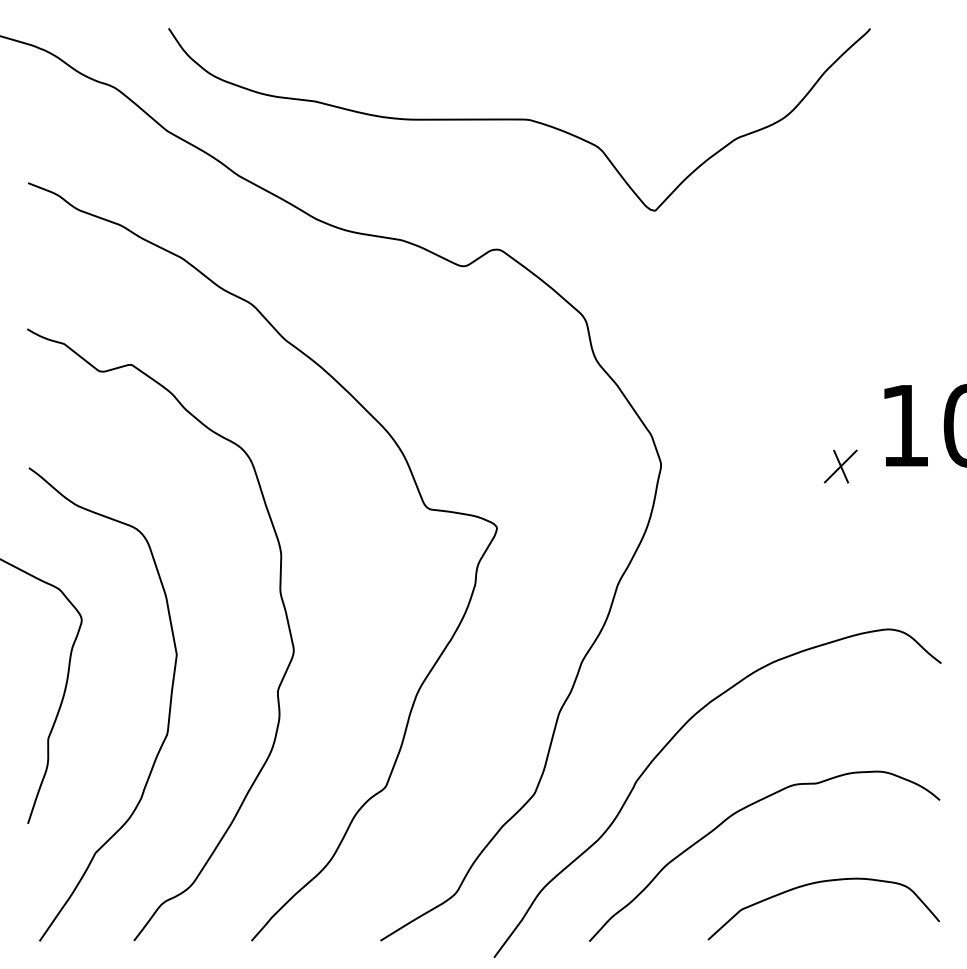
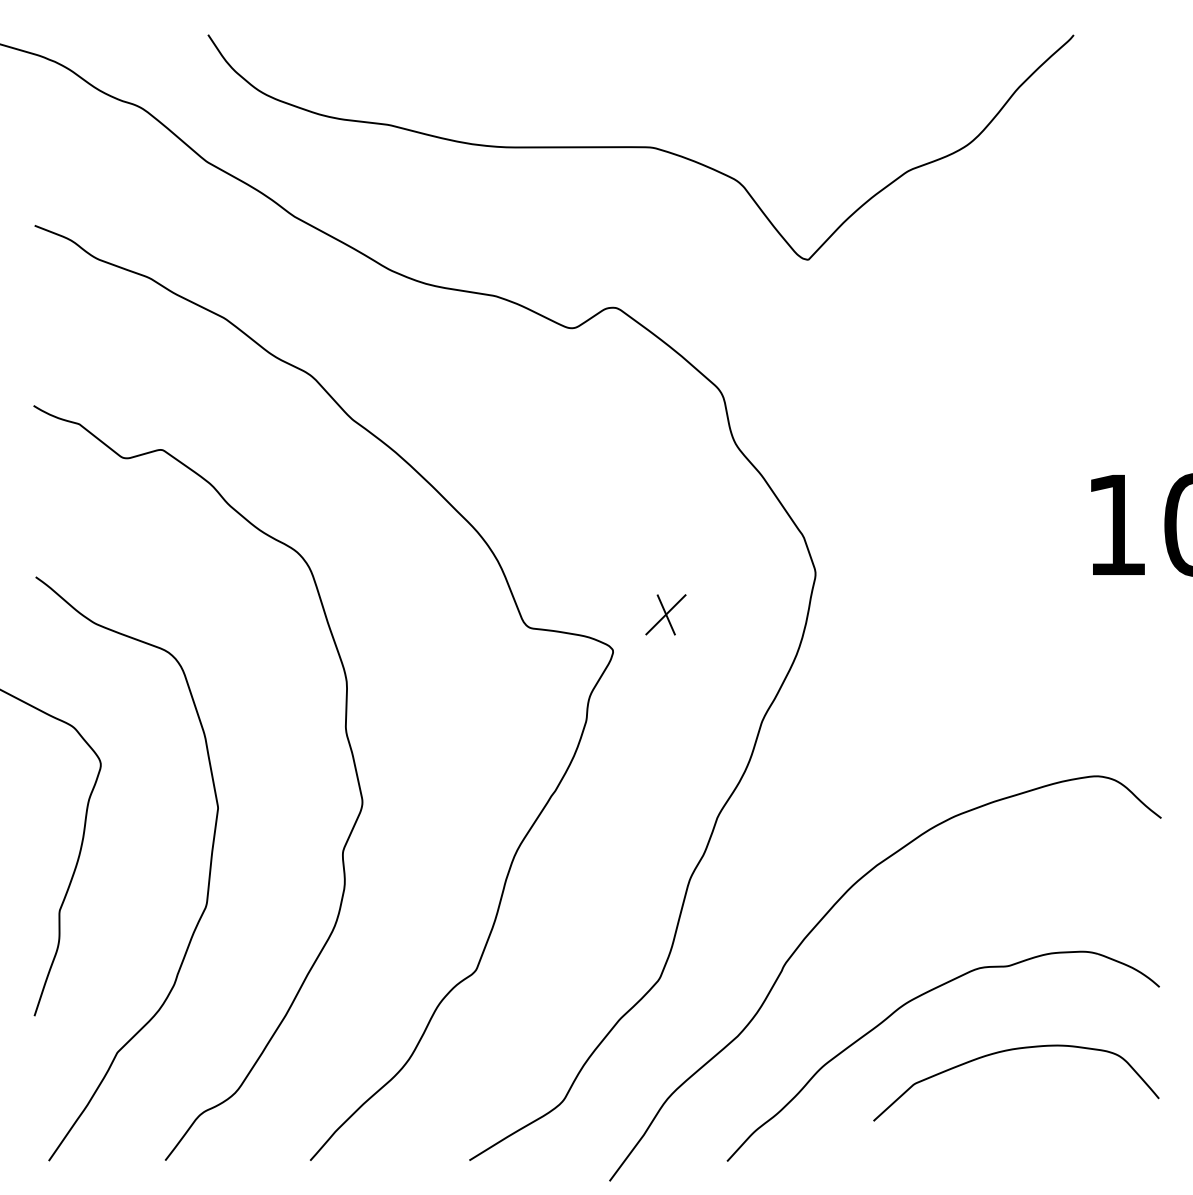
part: (840, 466) -> (665, 614), moved
curve: (818, 883) -> (1009, 1051), moved

